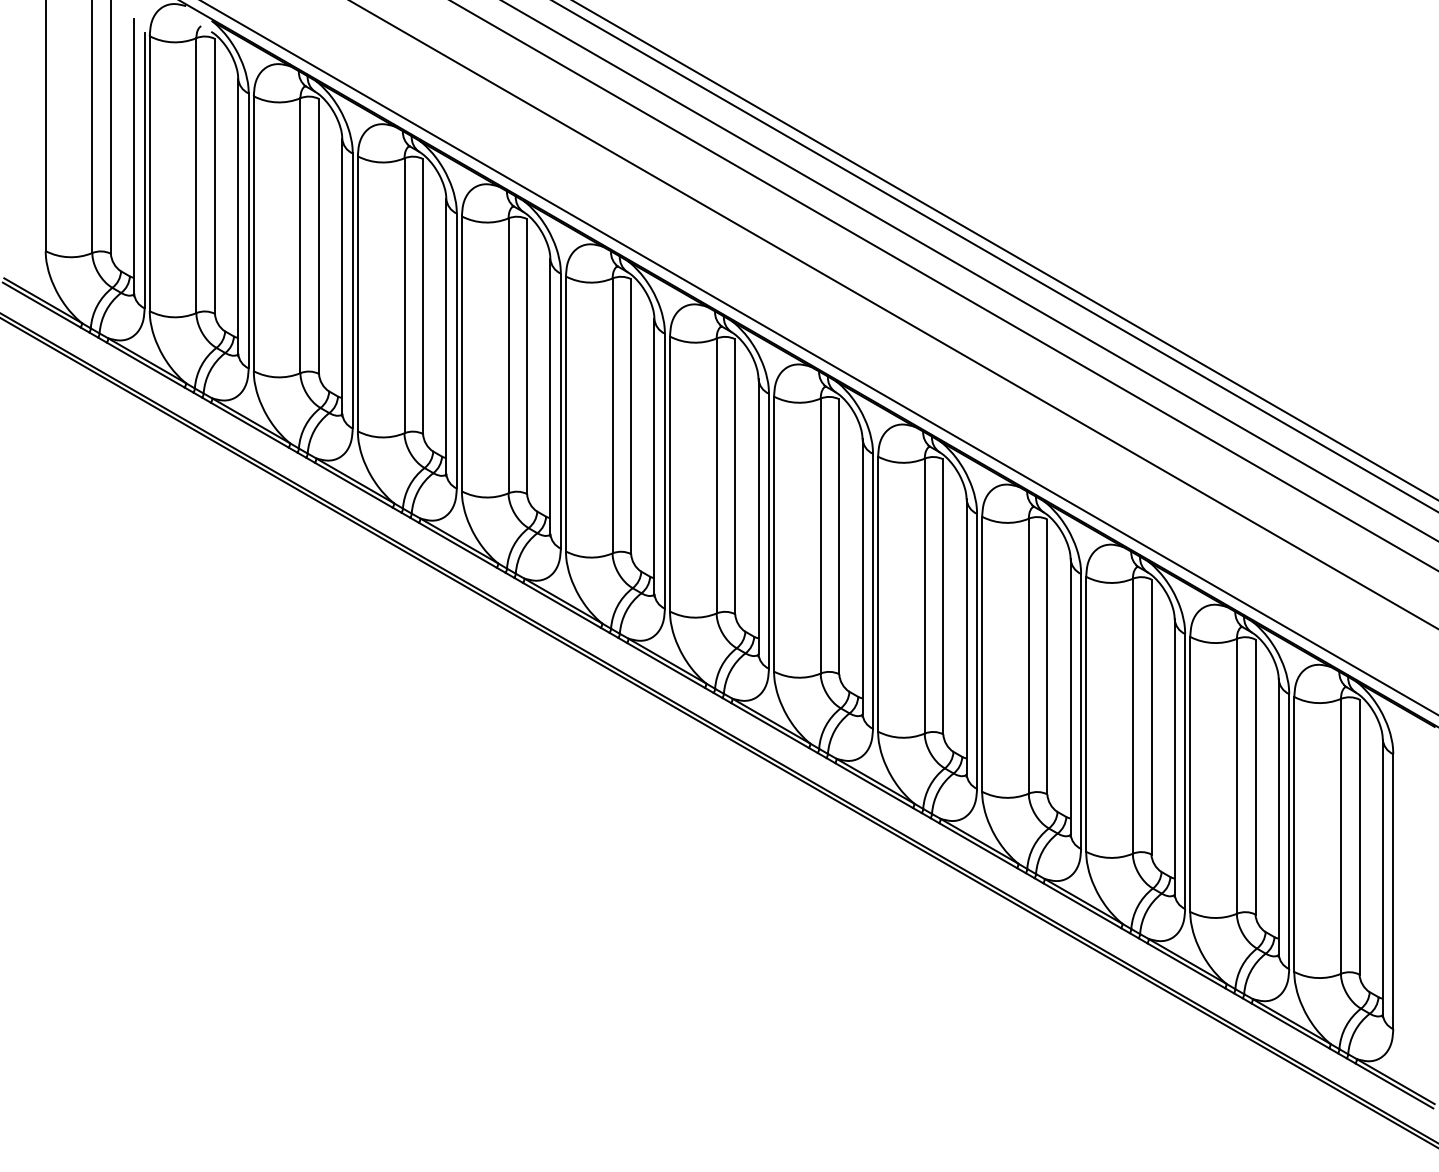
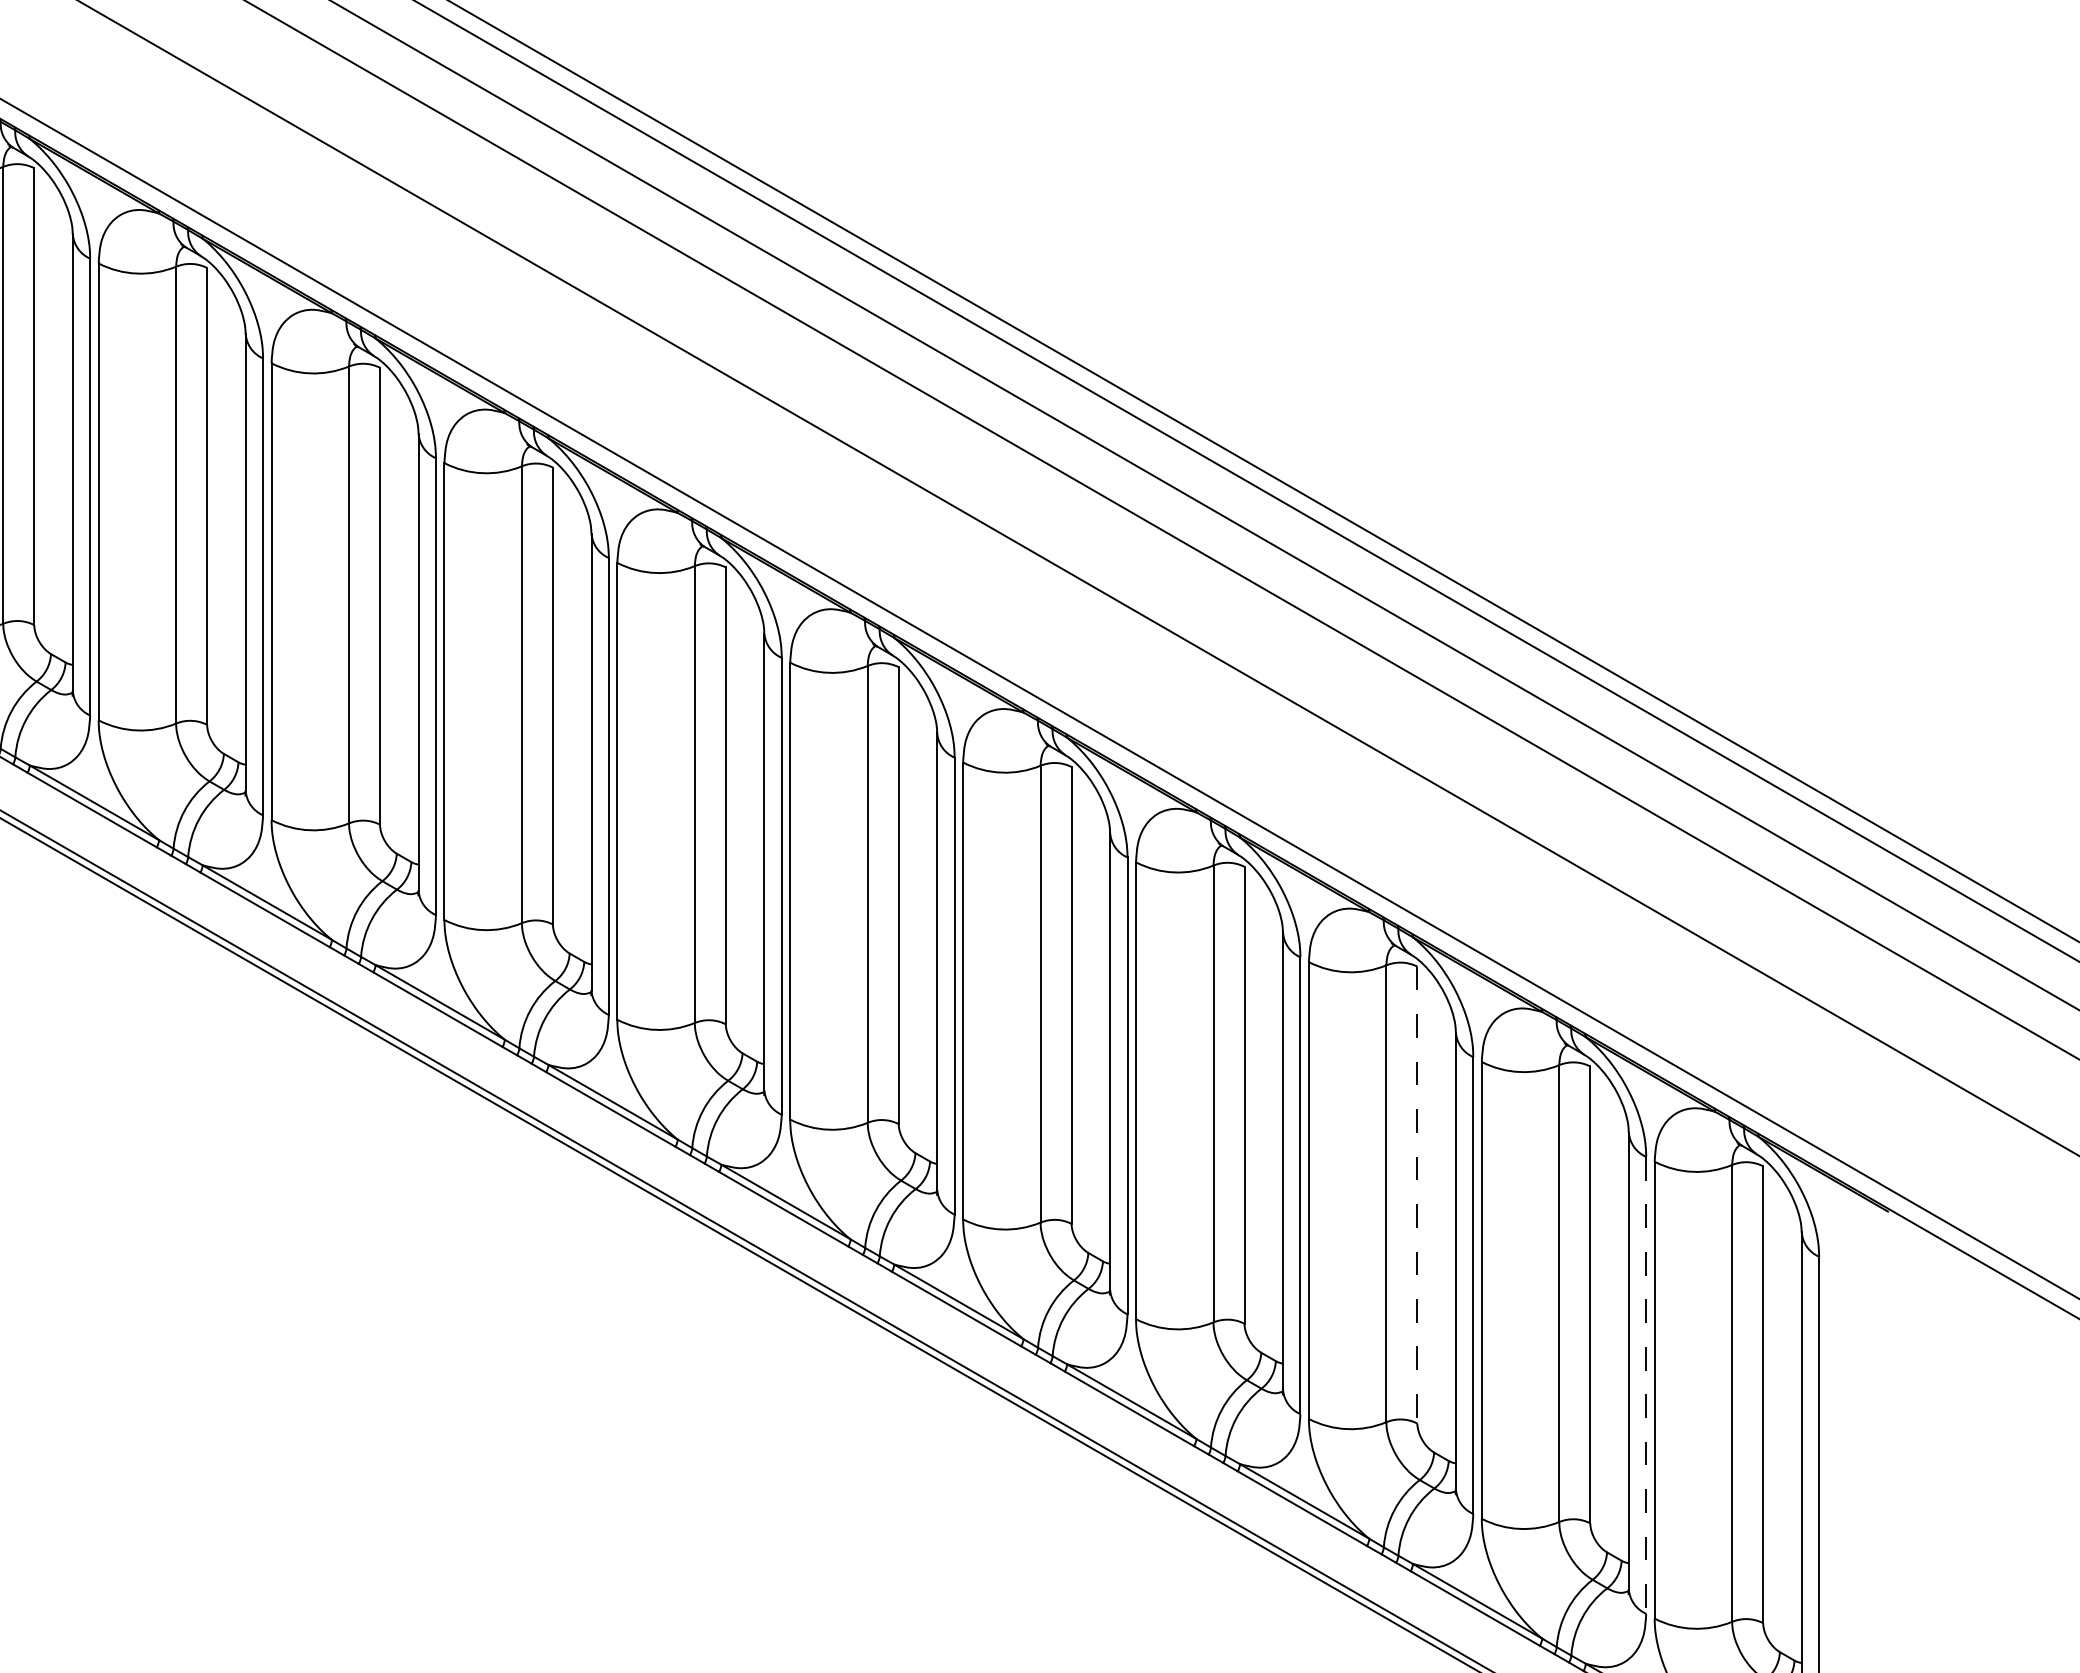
line: (1151, 717) -> (1417, 1195), solid -> dashed
line: (1289, 832) -> (1646, 1386), solid -> dashed

